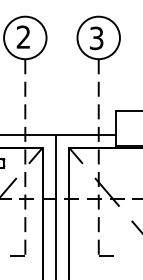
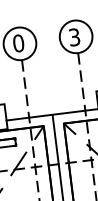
text: (23, 36) -> (18, 42), 2 -> 0

